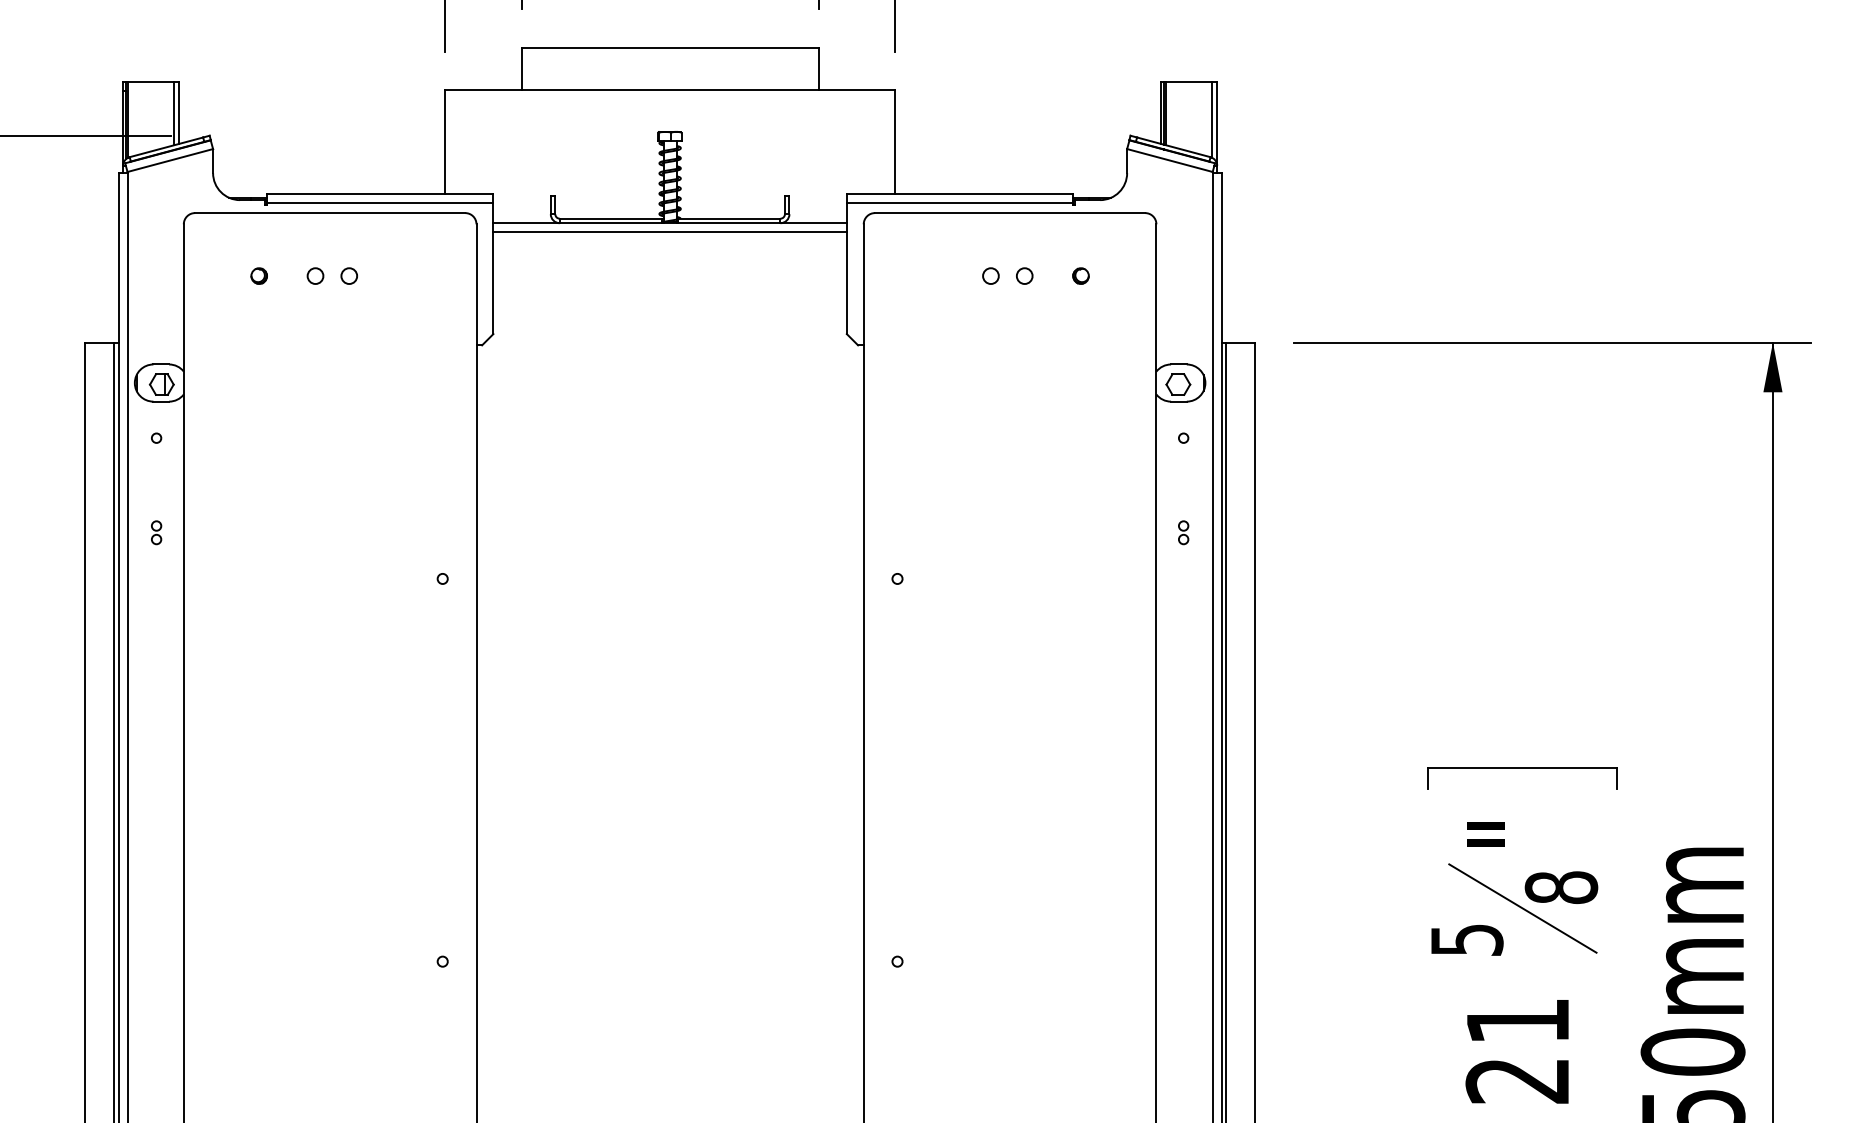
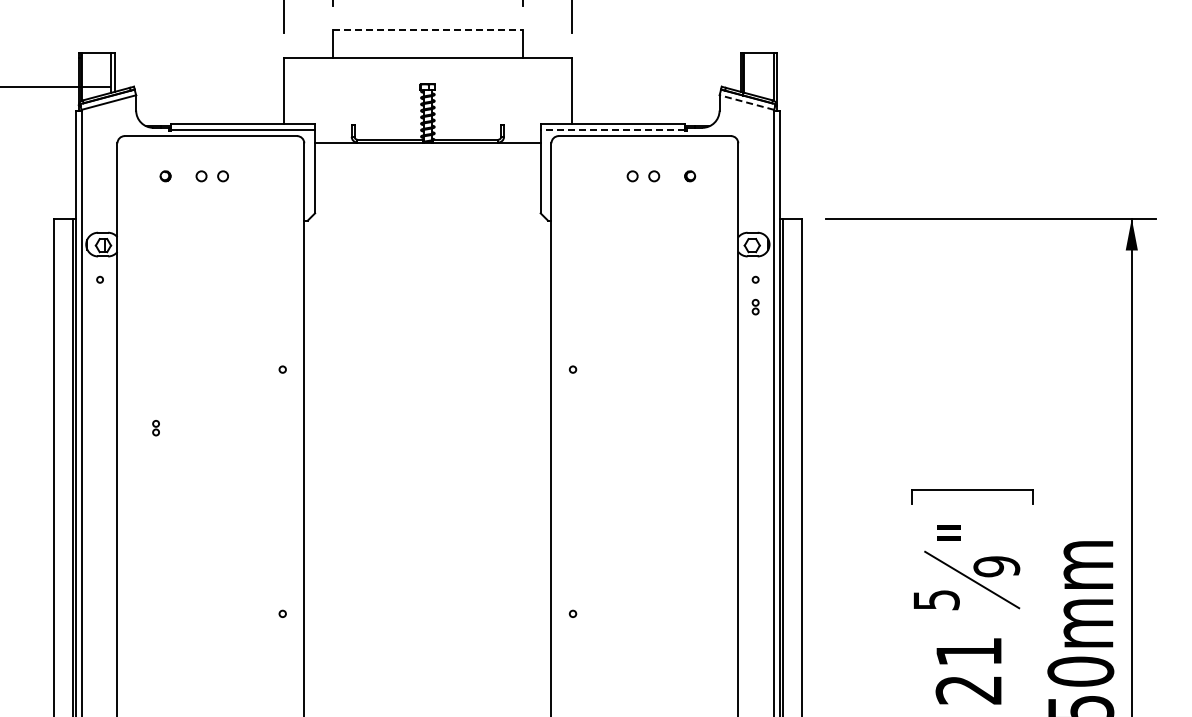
line: (669, 47) -> (427, 30), solid -> dashed
line: (1169, 160) -> (746, 102), solid -> dashed
line: (959, 202) -> (612, 129), solid -> dashed
line: (669, 232) -> (427, 148), removed
part: (155, 533) -> (155, 428), moved
part: (1183, 533) -> (755, 307), moved
text: (1560, 887) -> (996, 566), 8 -> 9

